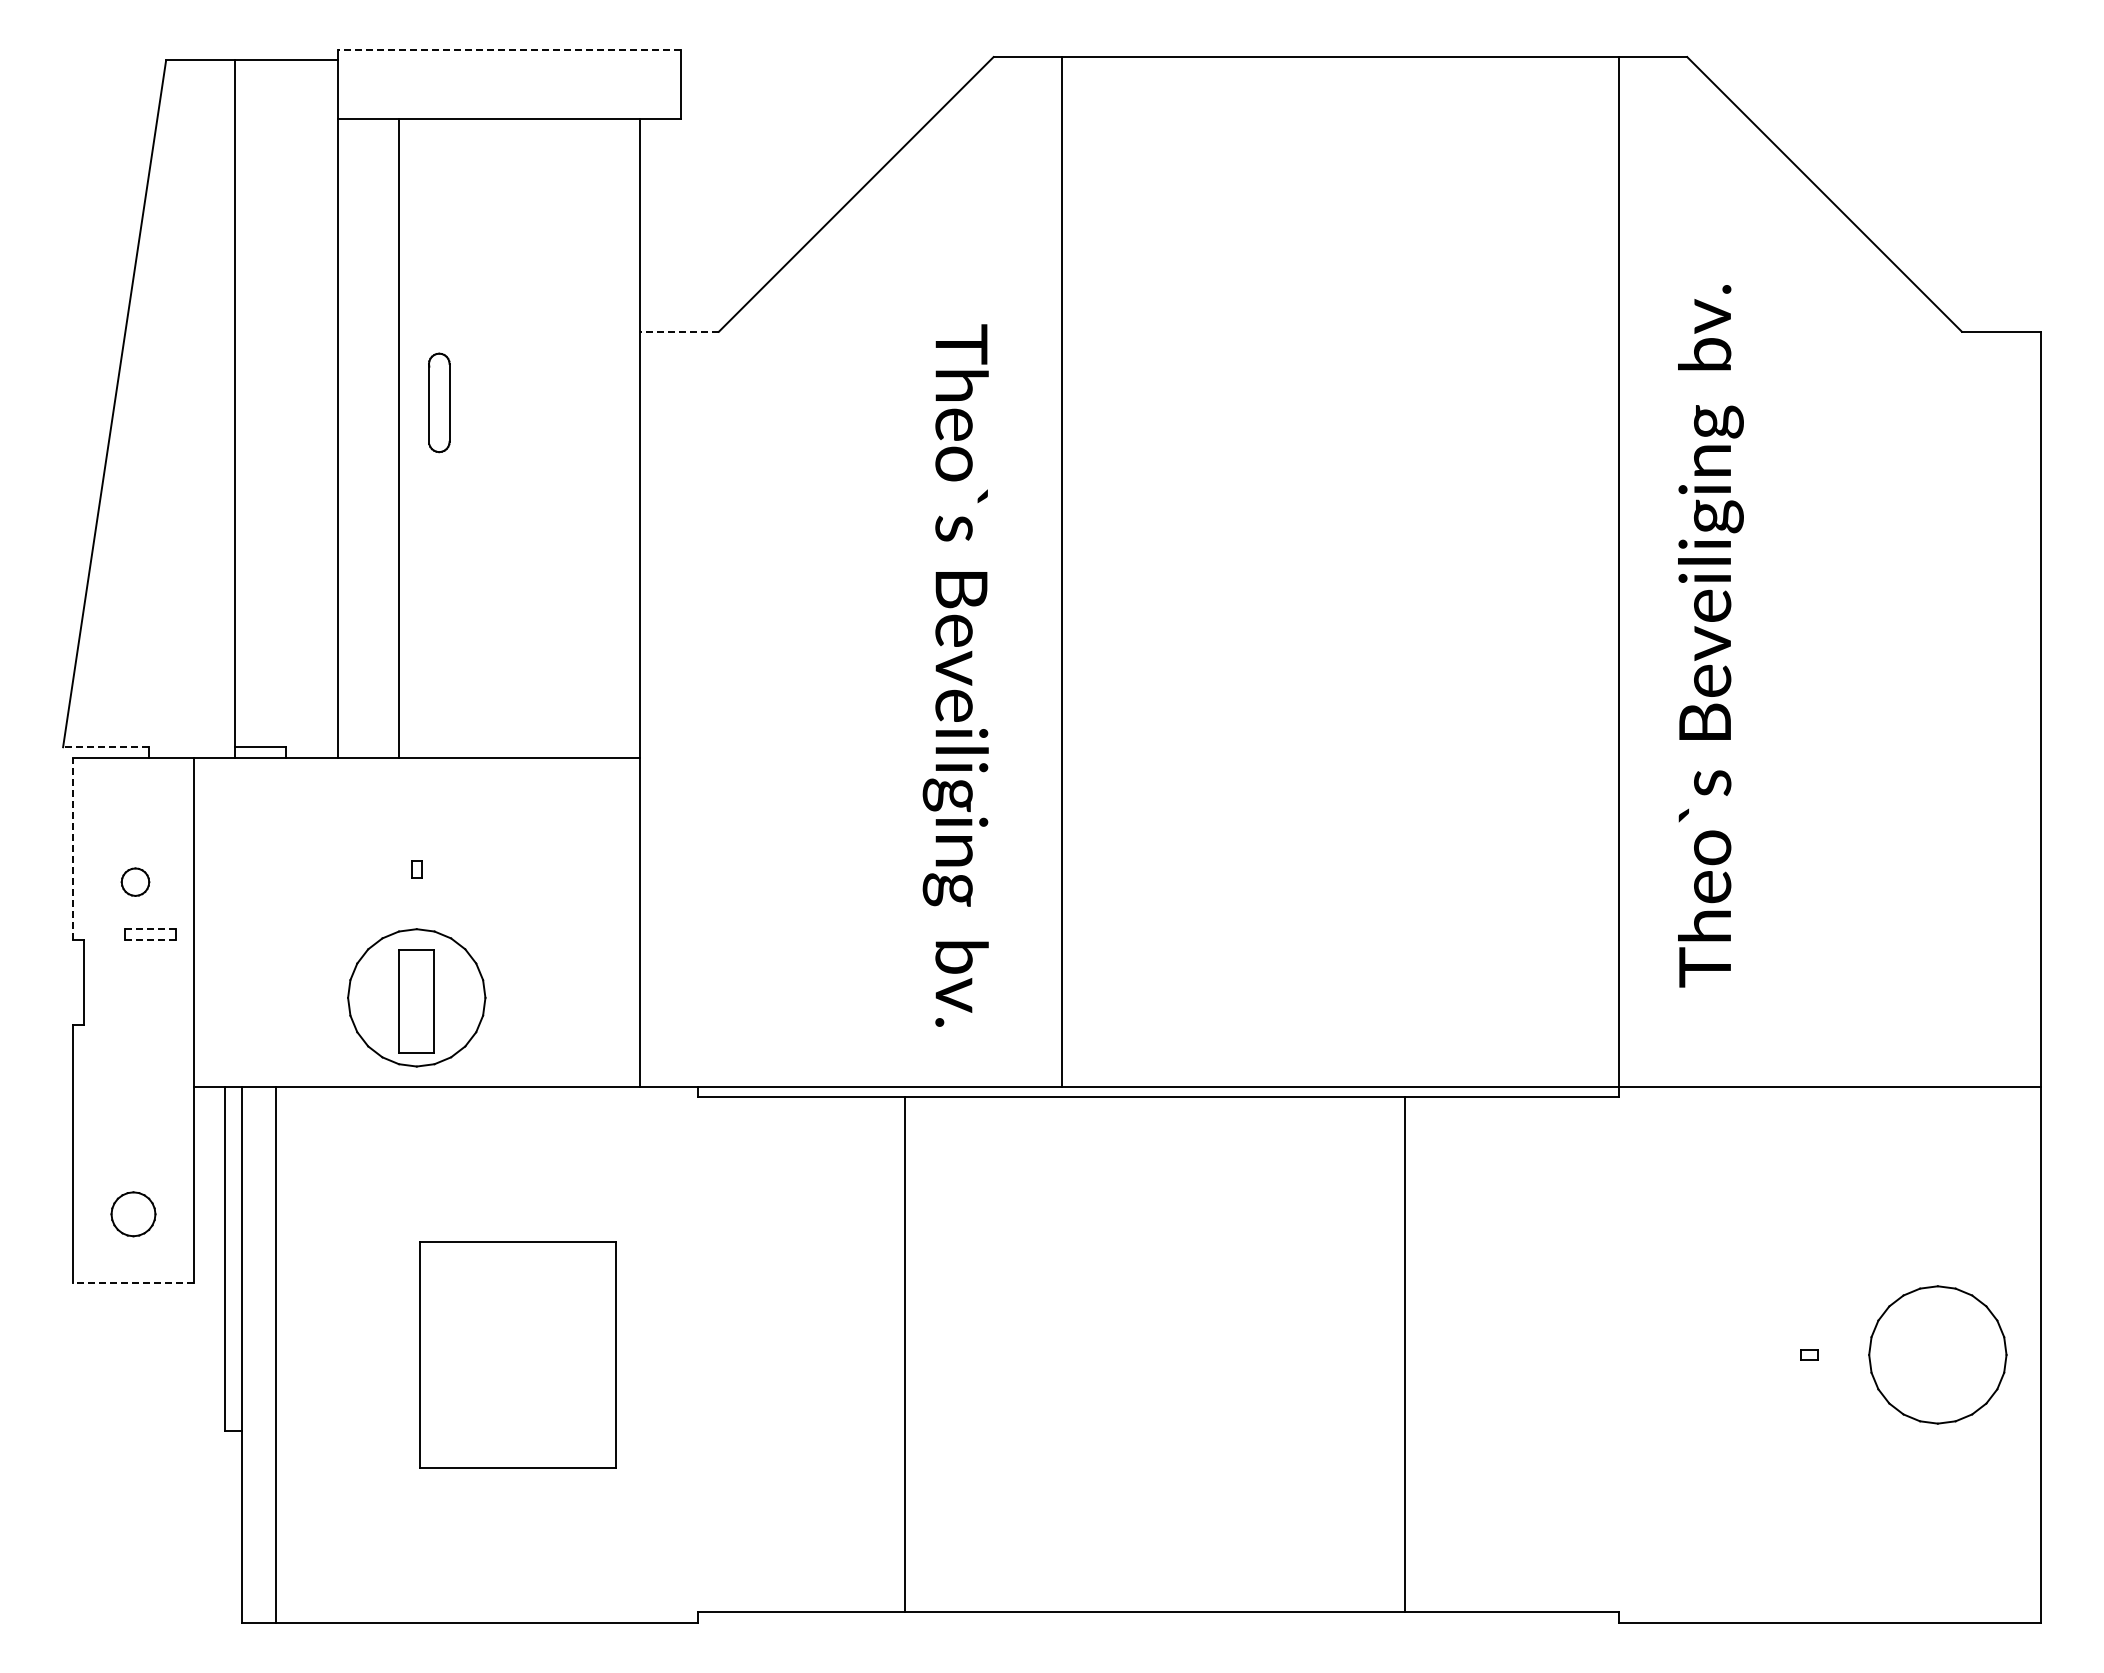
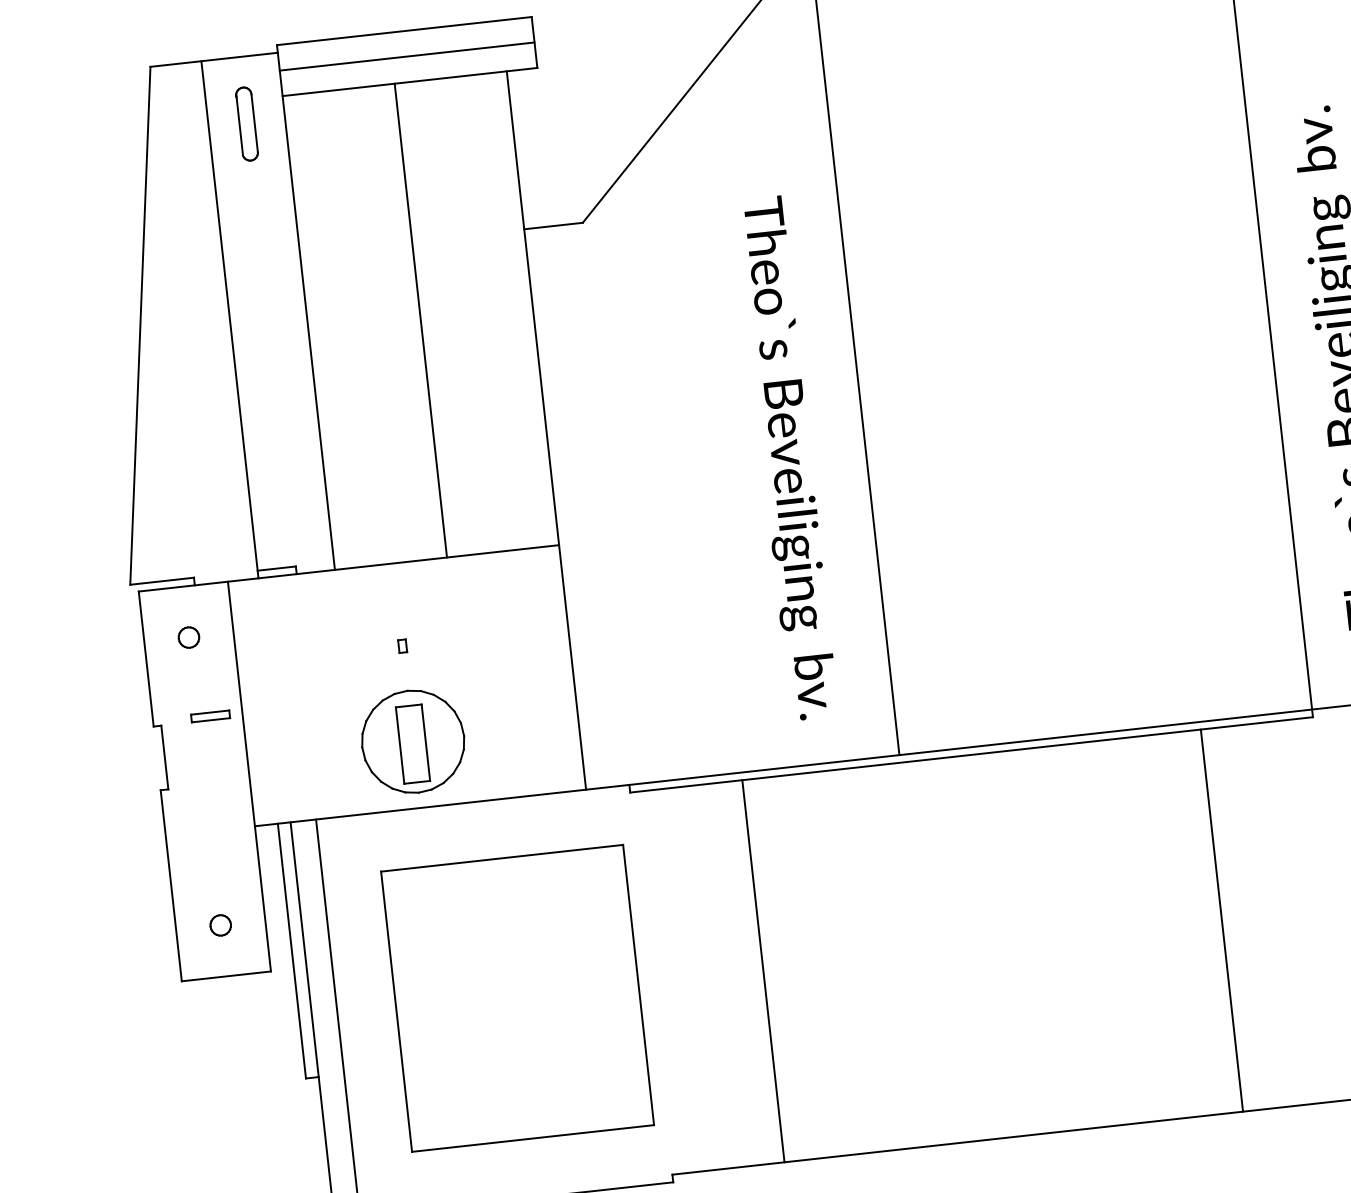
line: (509, 50) -> (404, 31), dashed -> solid
line: (509, 84) -> (407, 56), added
line: (678, 331) -> (552, 225), dashed -> solid
part: (439, 402) -> (247, 123), moved
line: (398, 437) -> (420, 320), moved
line: (106, 747) -> (162, 581), dashed -> solid
line: (73, 848) -> (146, 659), dashed -> solid
part: (135, 881) -> (188, 637), moved
line: (150, 929) -> (210, 712), dashed -> solid
line: (150, 939) -> (210, 720), dashed -> solid
part: (133, 1213) -> (220, 924), size x0.62
line: (133, 1282) -> (226, 976), dashed -> solid
part: (517, 1354) -> (517, 998), size x1.67
line: (905, 1354) -> (763, 970), moved
line: (1405, 1354) -> (1221, 920), moved

